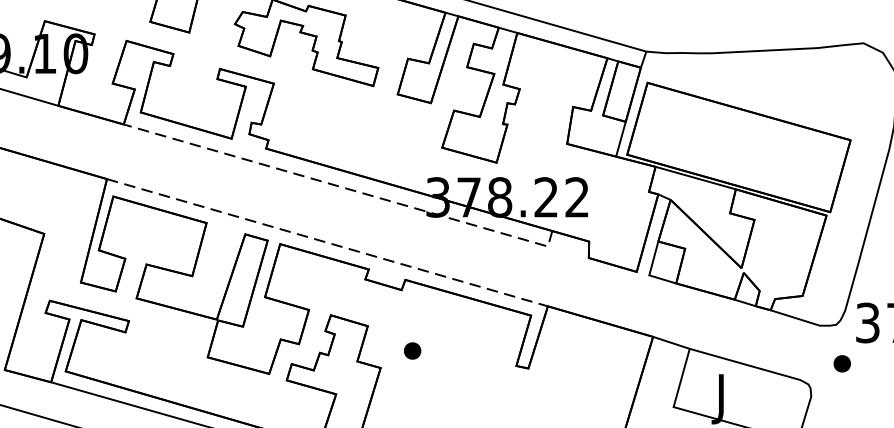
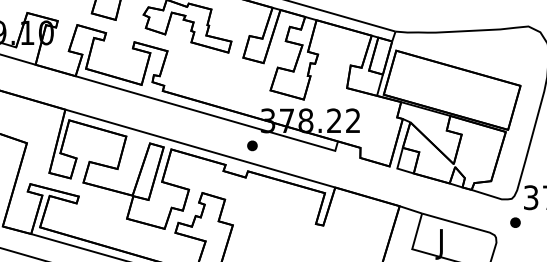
line: (344, 188) -> (210, 115), dashed -> solid
line: (327, 242) -> (200, 148), dashed -> solid
part: (412, 350) -> (252, 145), moved

